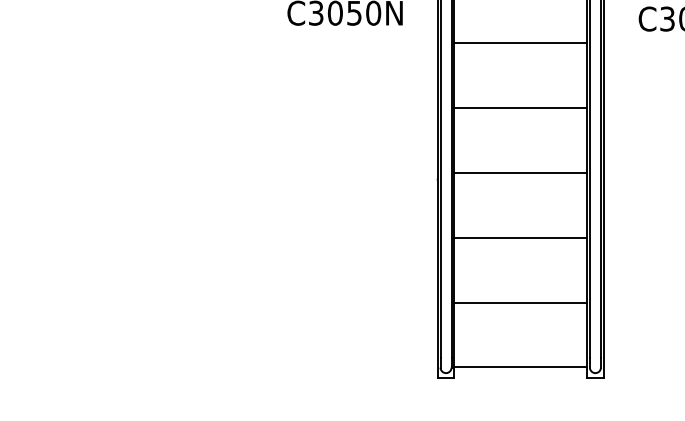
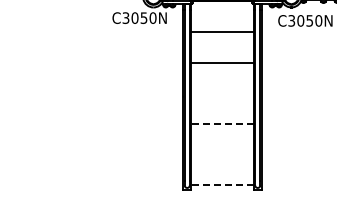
line: (520, 172) -> (222, 93), removed
line: (520, 236) -> (222, 123), solid -> dashed
line: (520, 302) -> (222, 154), removed
line: (520, 367) -> (222, 185), solid -> dashed

